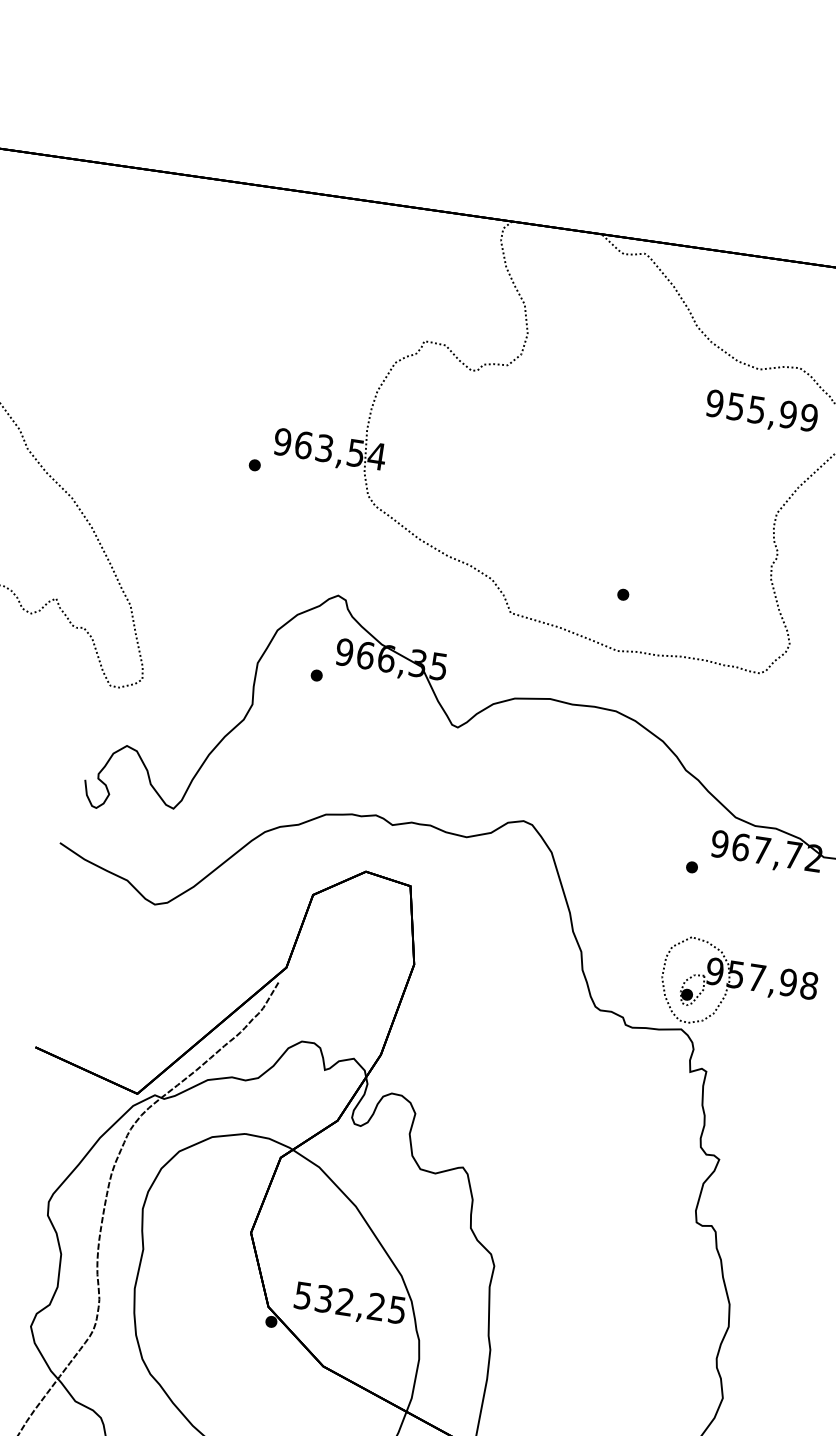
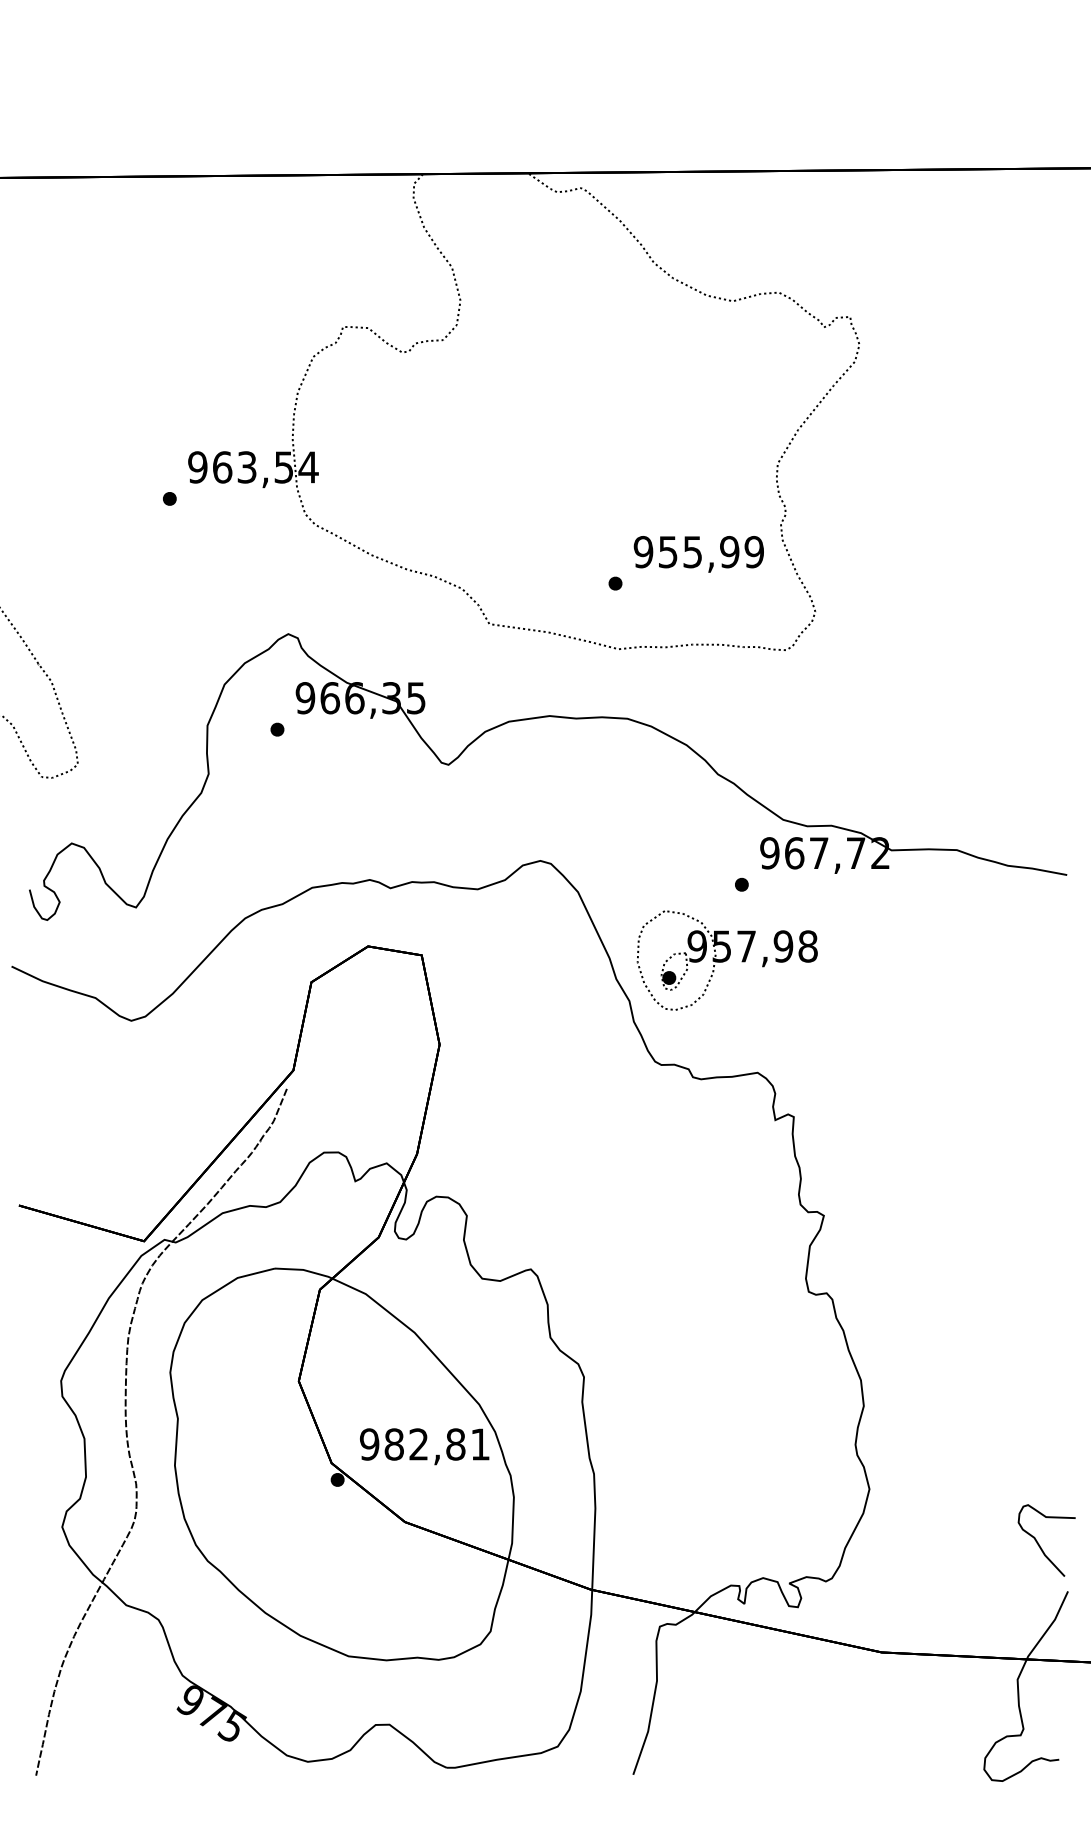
text: (761, 412) -> (698, 554), moved
part: (738, 987) -> (726, 960), moved
text: (349, 1302) -> (424, 1444), 532,25 -> 982,81

